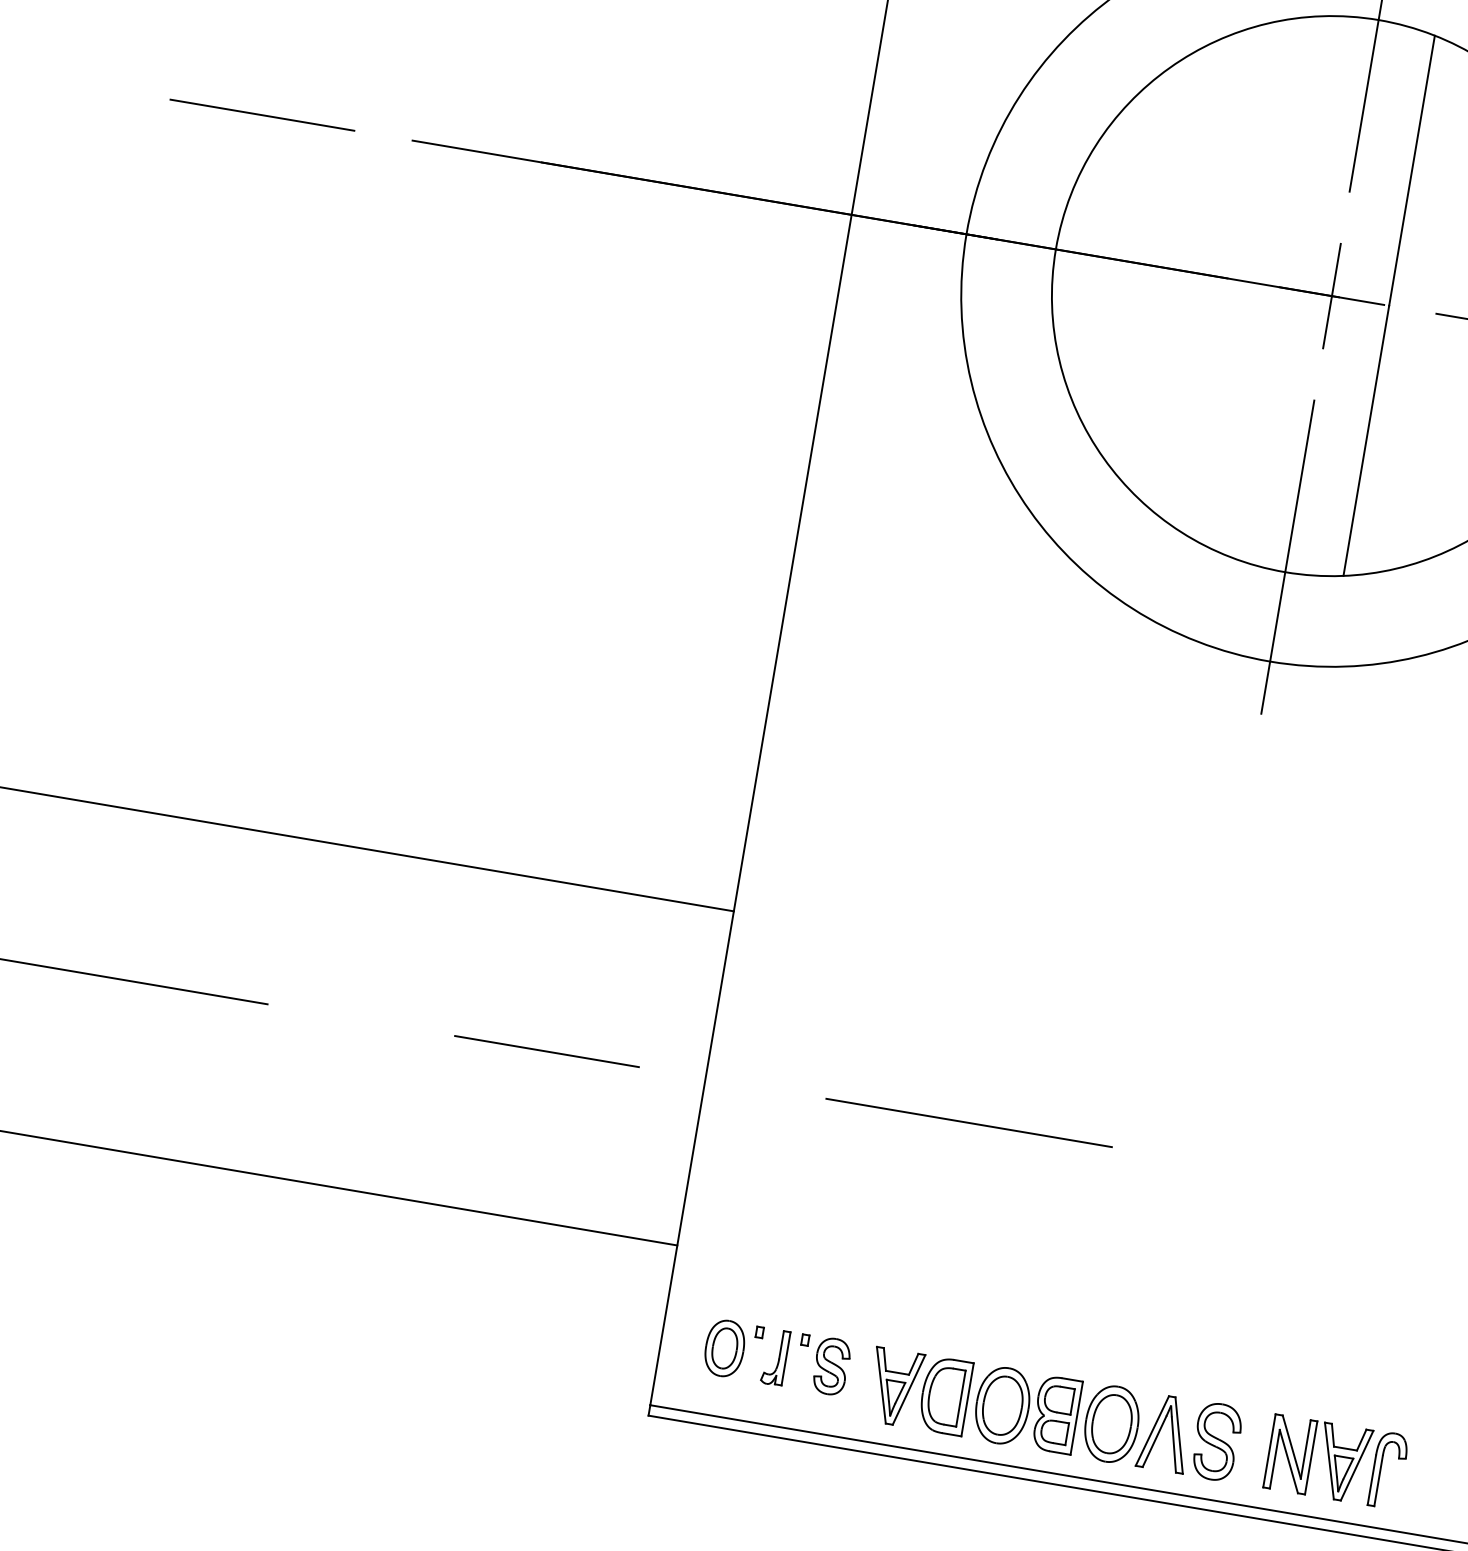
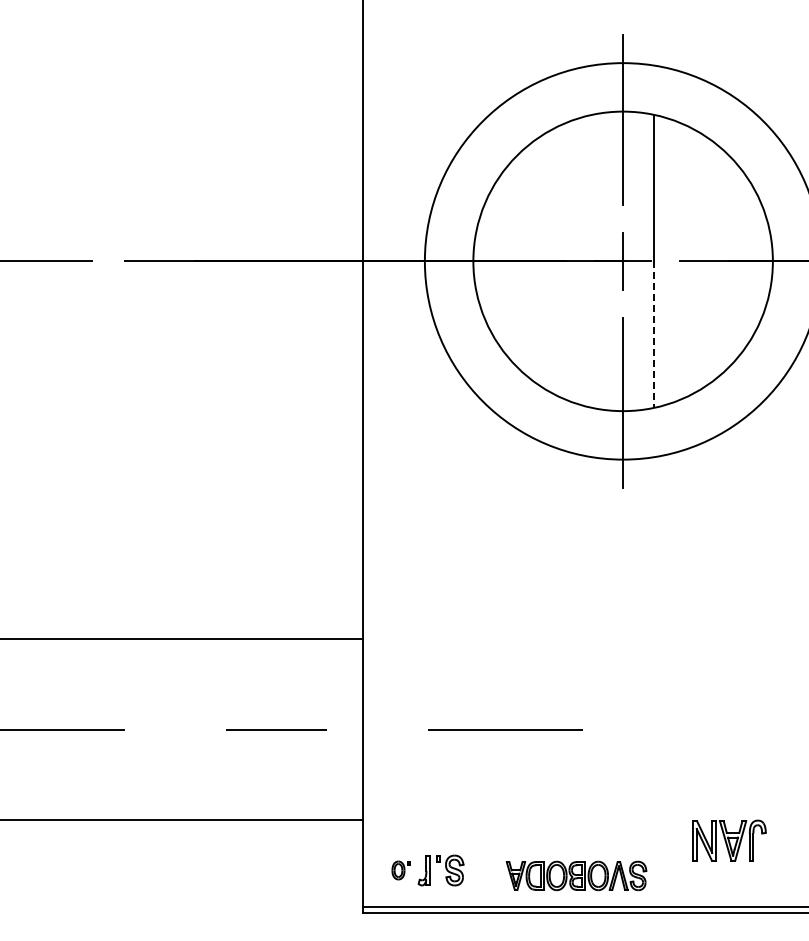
line: (1366, 442) -> (654, 335), solid -> dashed
part: (731, 1349) -> (400, 870), size x0.6
part: (1054, 1413) -> (576, 875), size x0.7
part: (1336, 1461) -> (729, 840), moved

